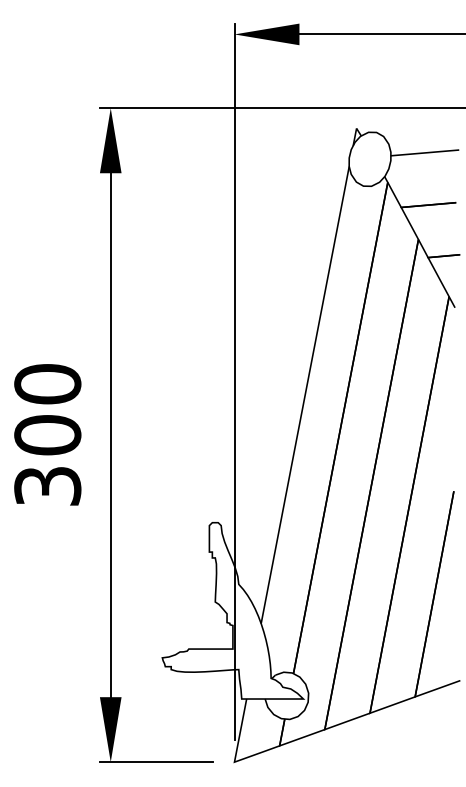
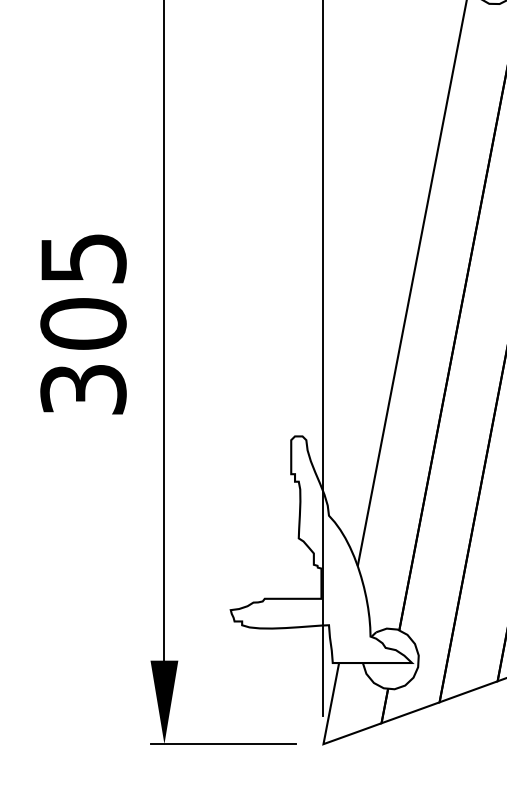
text: (47, 384) -> (83, 258), 300 -> 305

